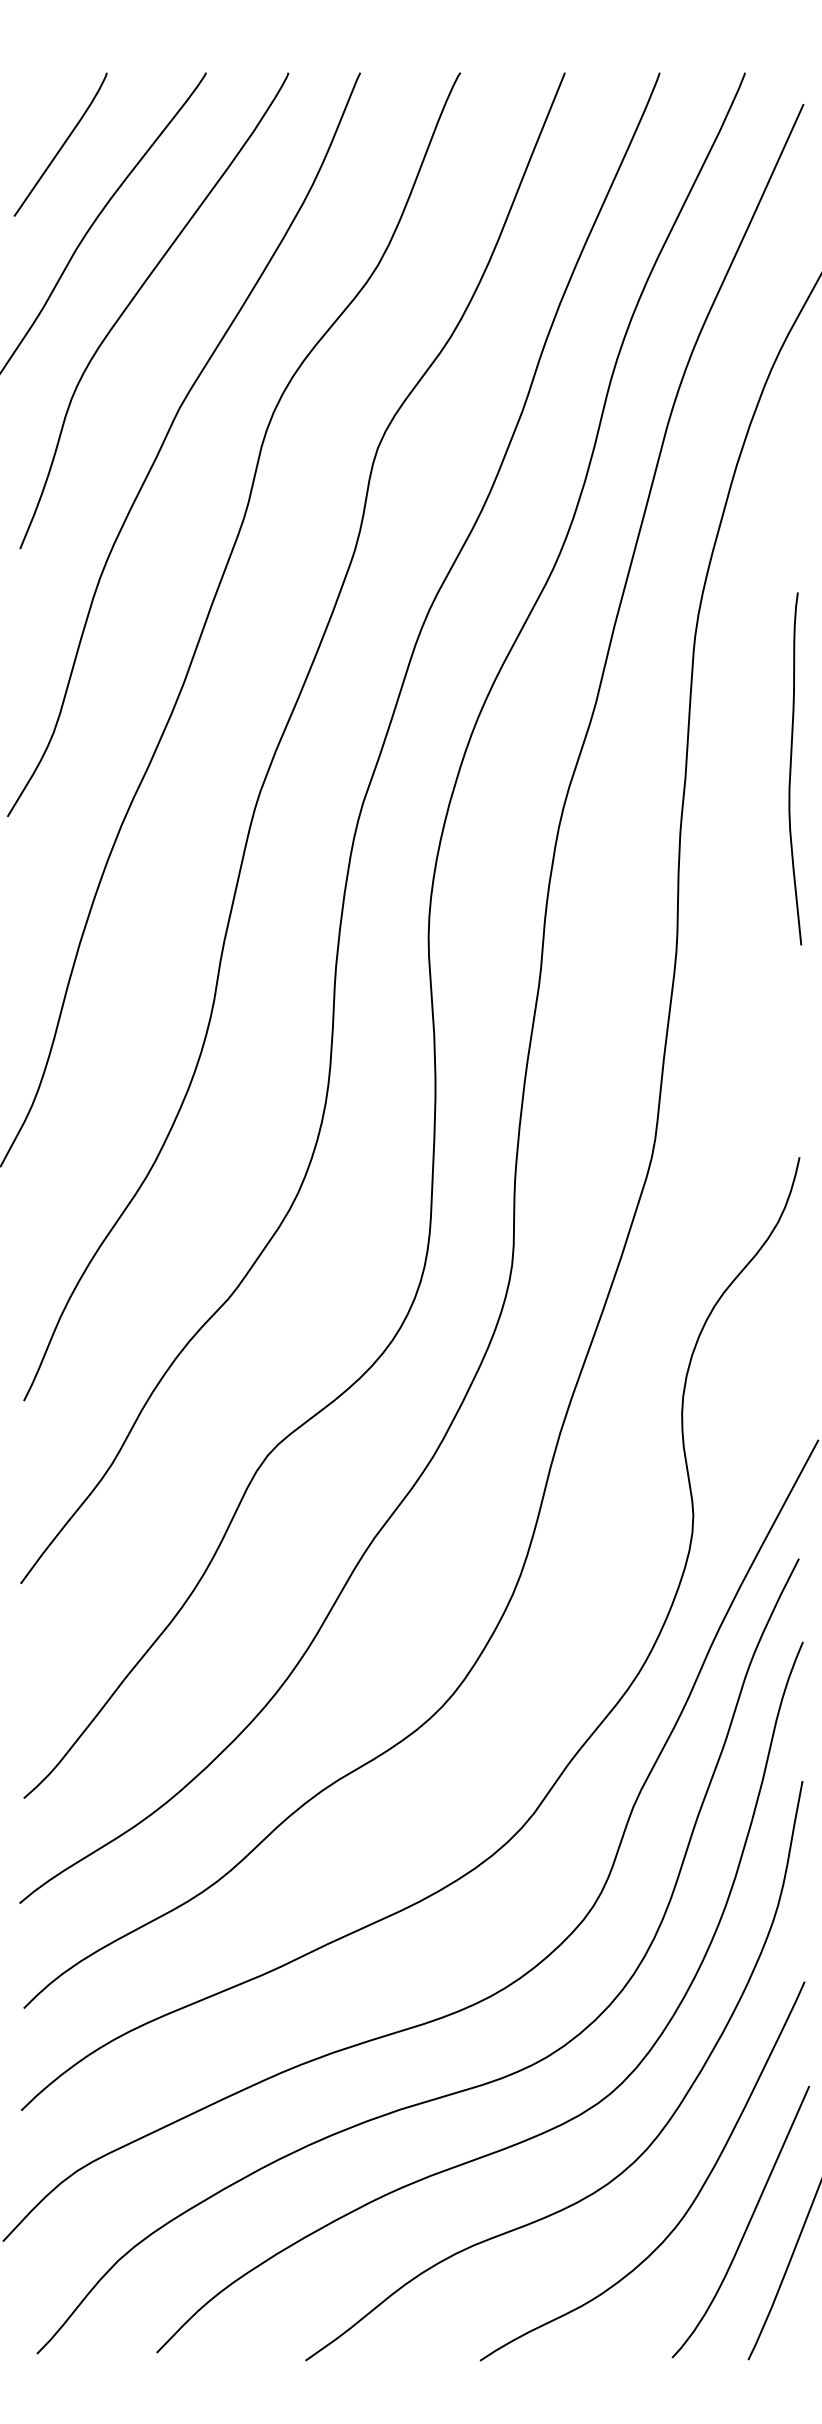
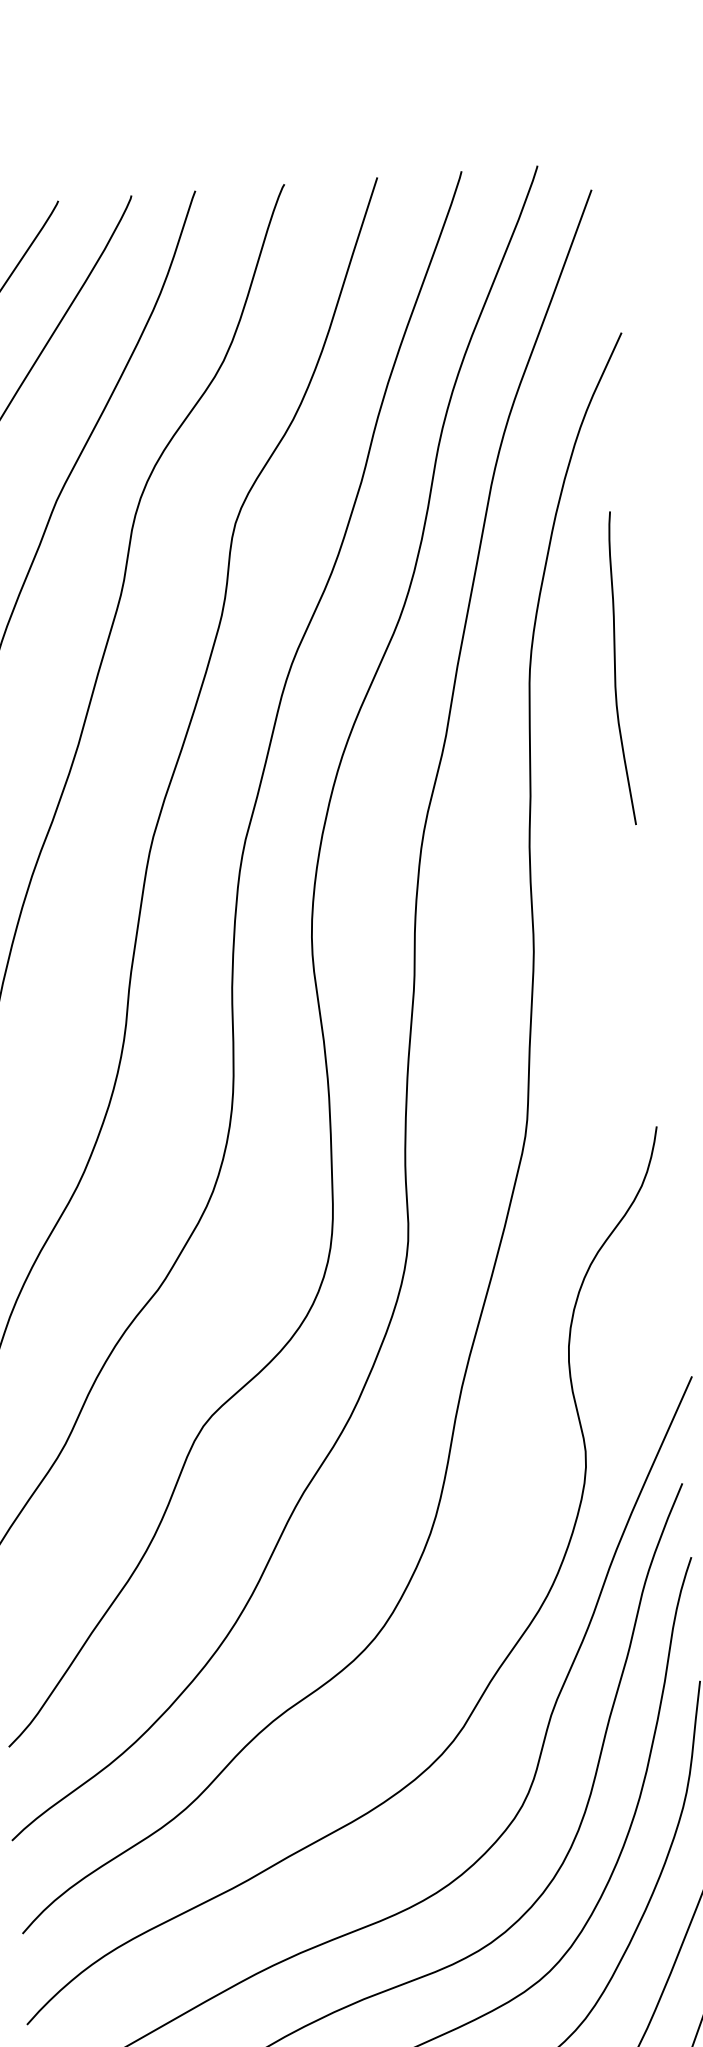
curve: (791, 768) -> (615, 668), moved

